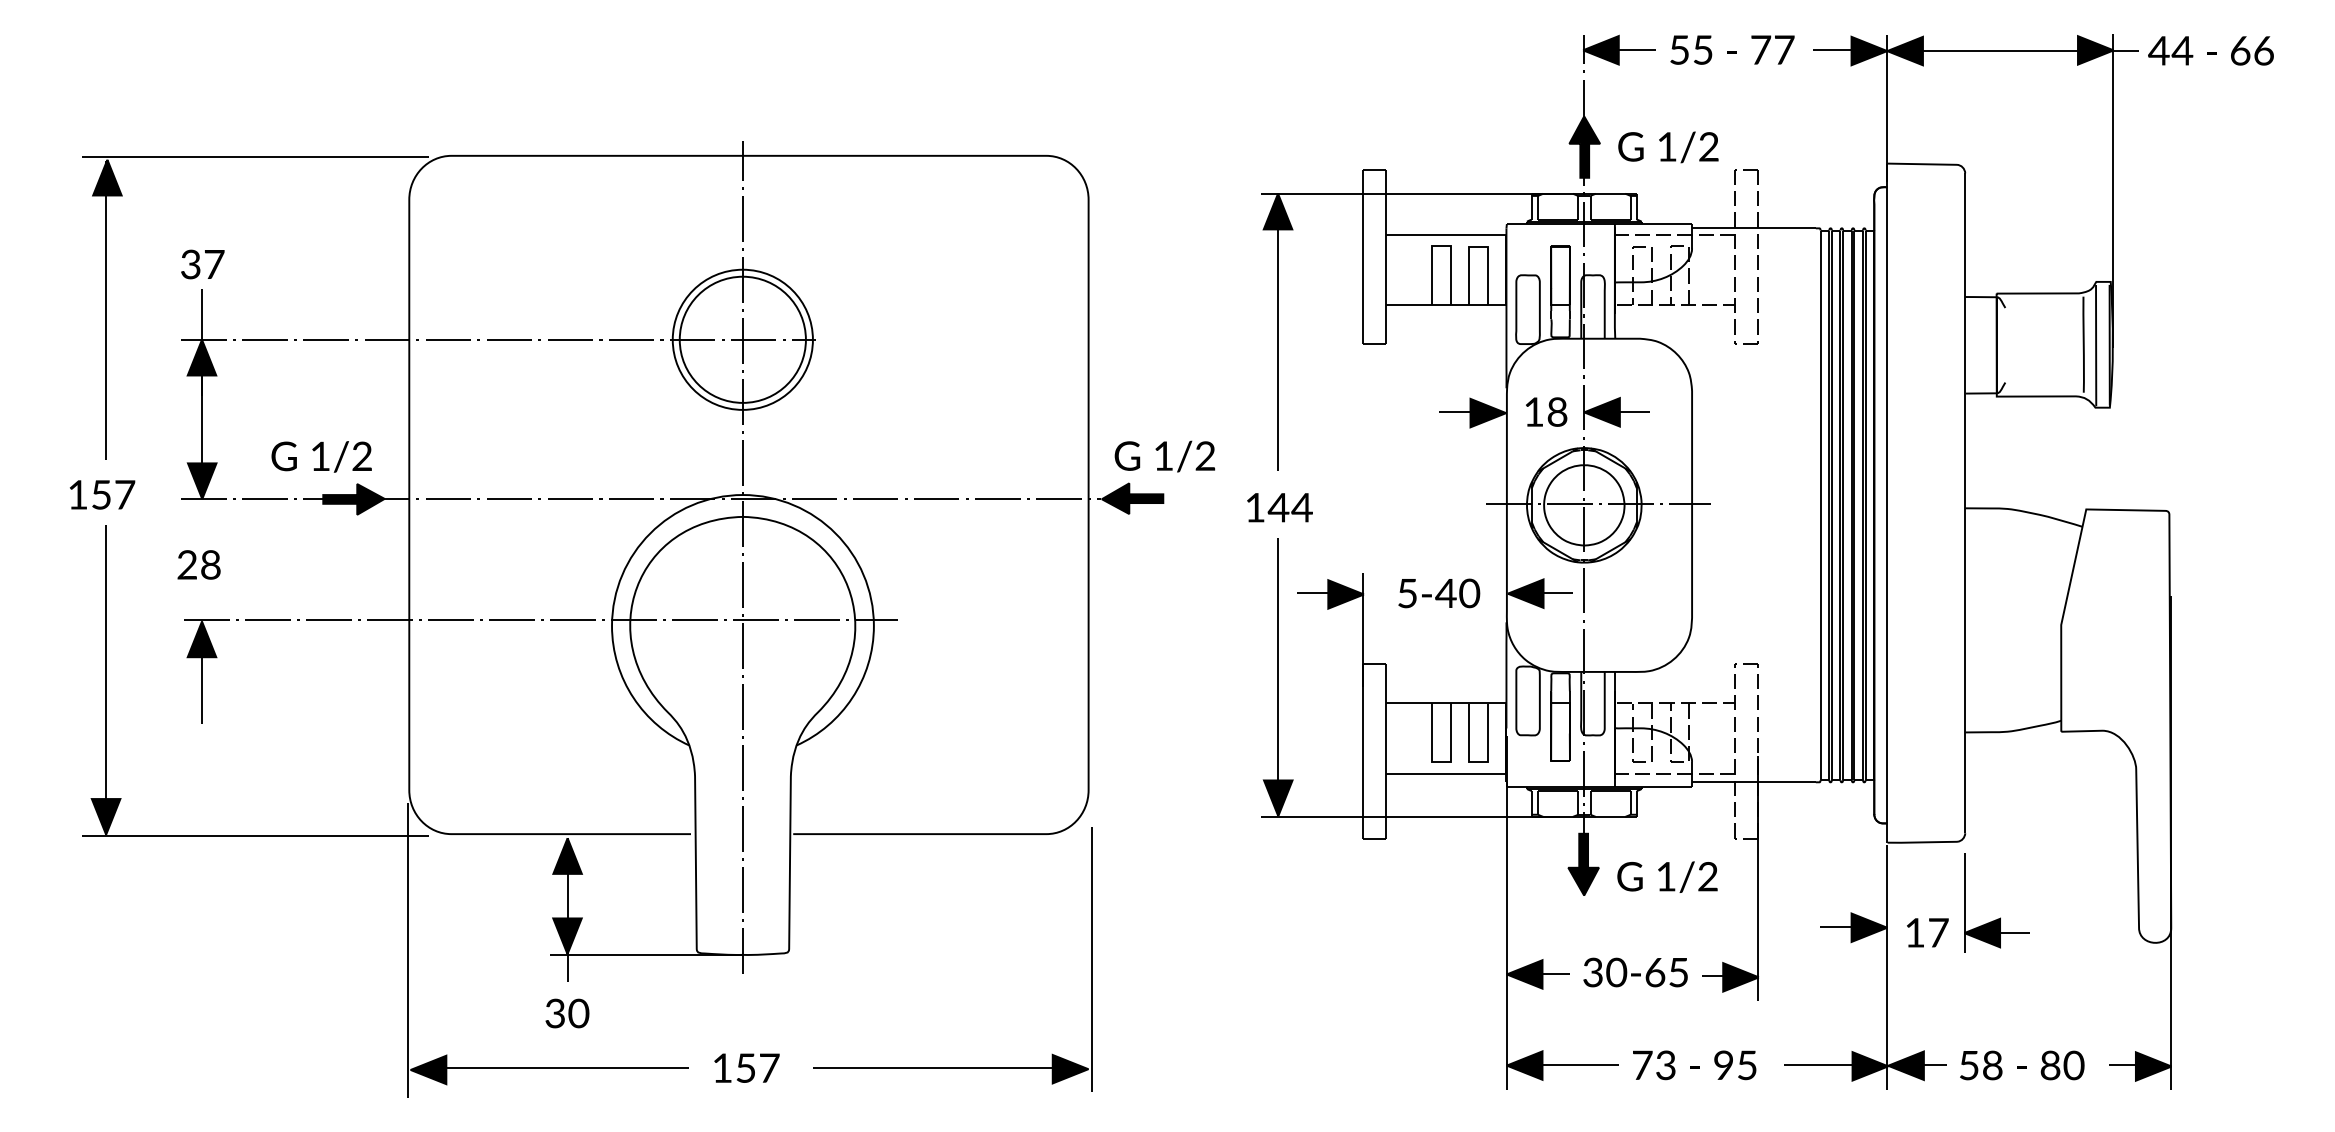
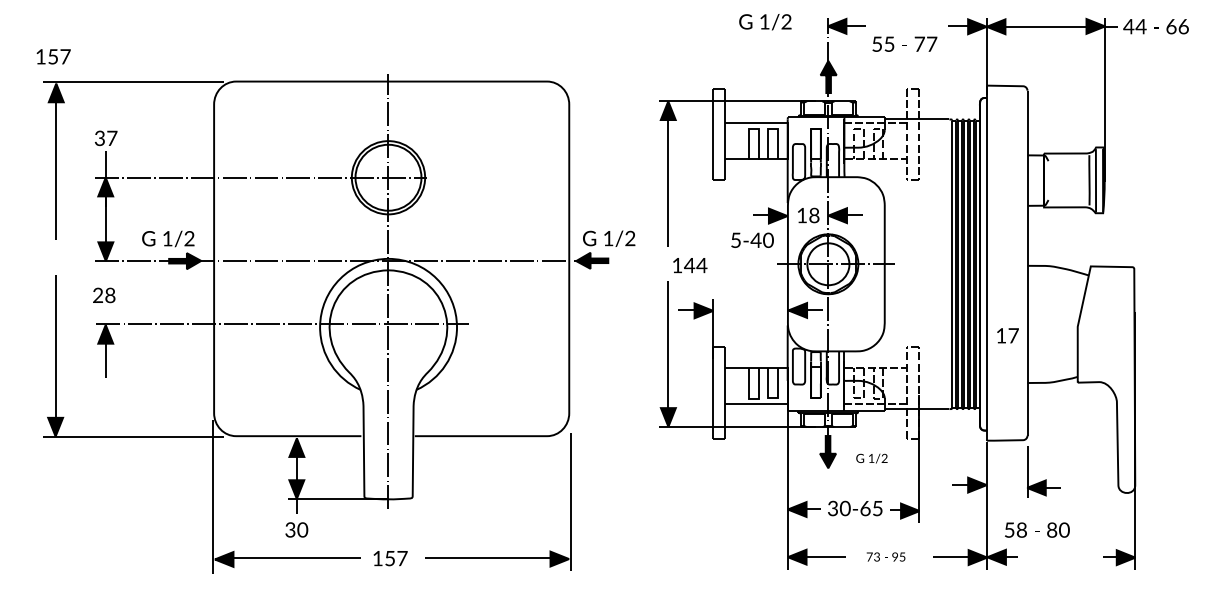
part: (1731, 48) -> (904, 43), moved
part: (1668, 148) -> (765, 22), moved
part: (102, 494) -> (53, 56), moved
part: (1280, 507) -> (690, 265), moved
part: (1439, 591) -> (752, 239), moved
part: (1666, 876) -> (871, 458), size x0.6
part: (1926, 932) -> (1007, 335), moved
part: (1693, 1064) -> (885, 556), size x0.6
part: (2022, 1064) -> (1037, 529), moved

